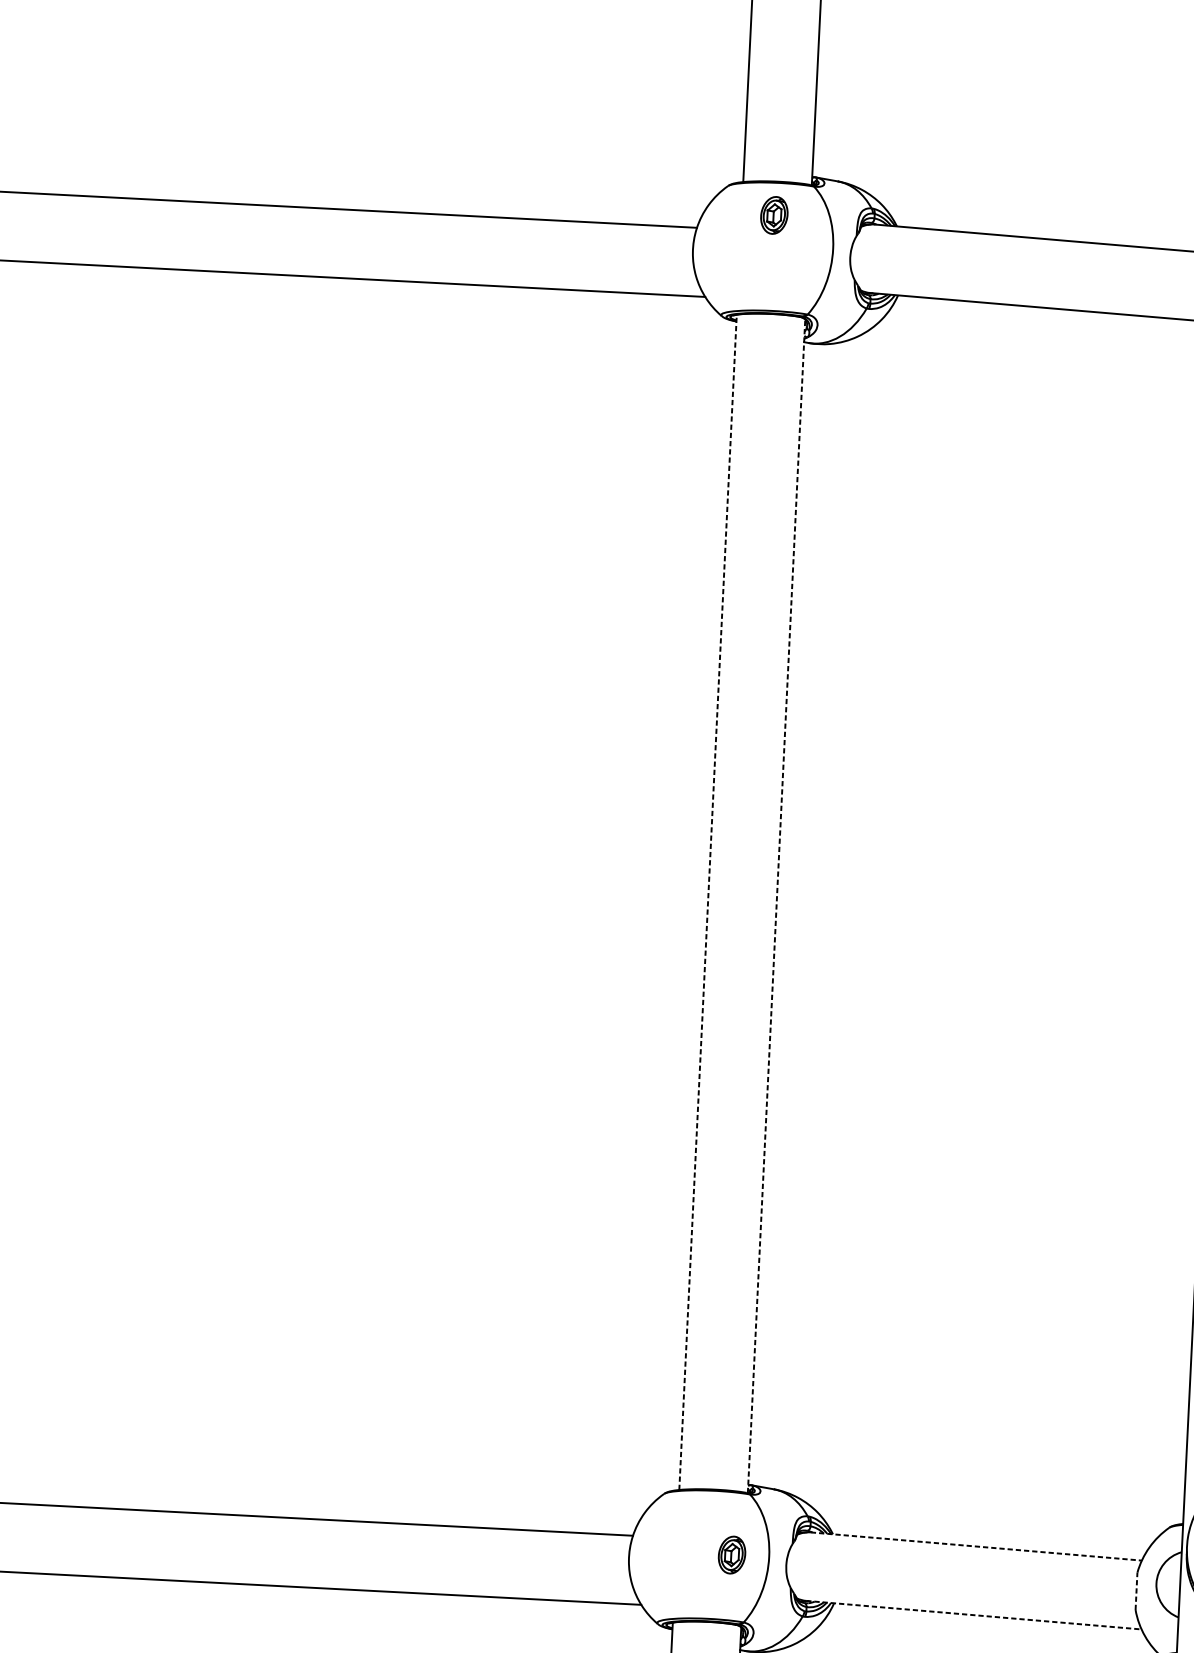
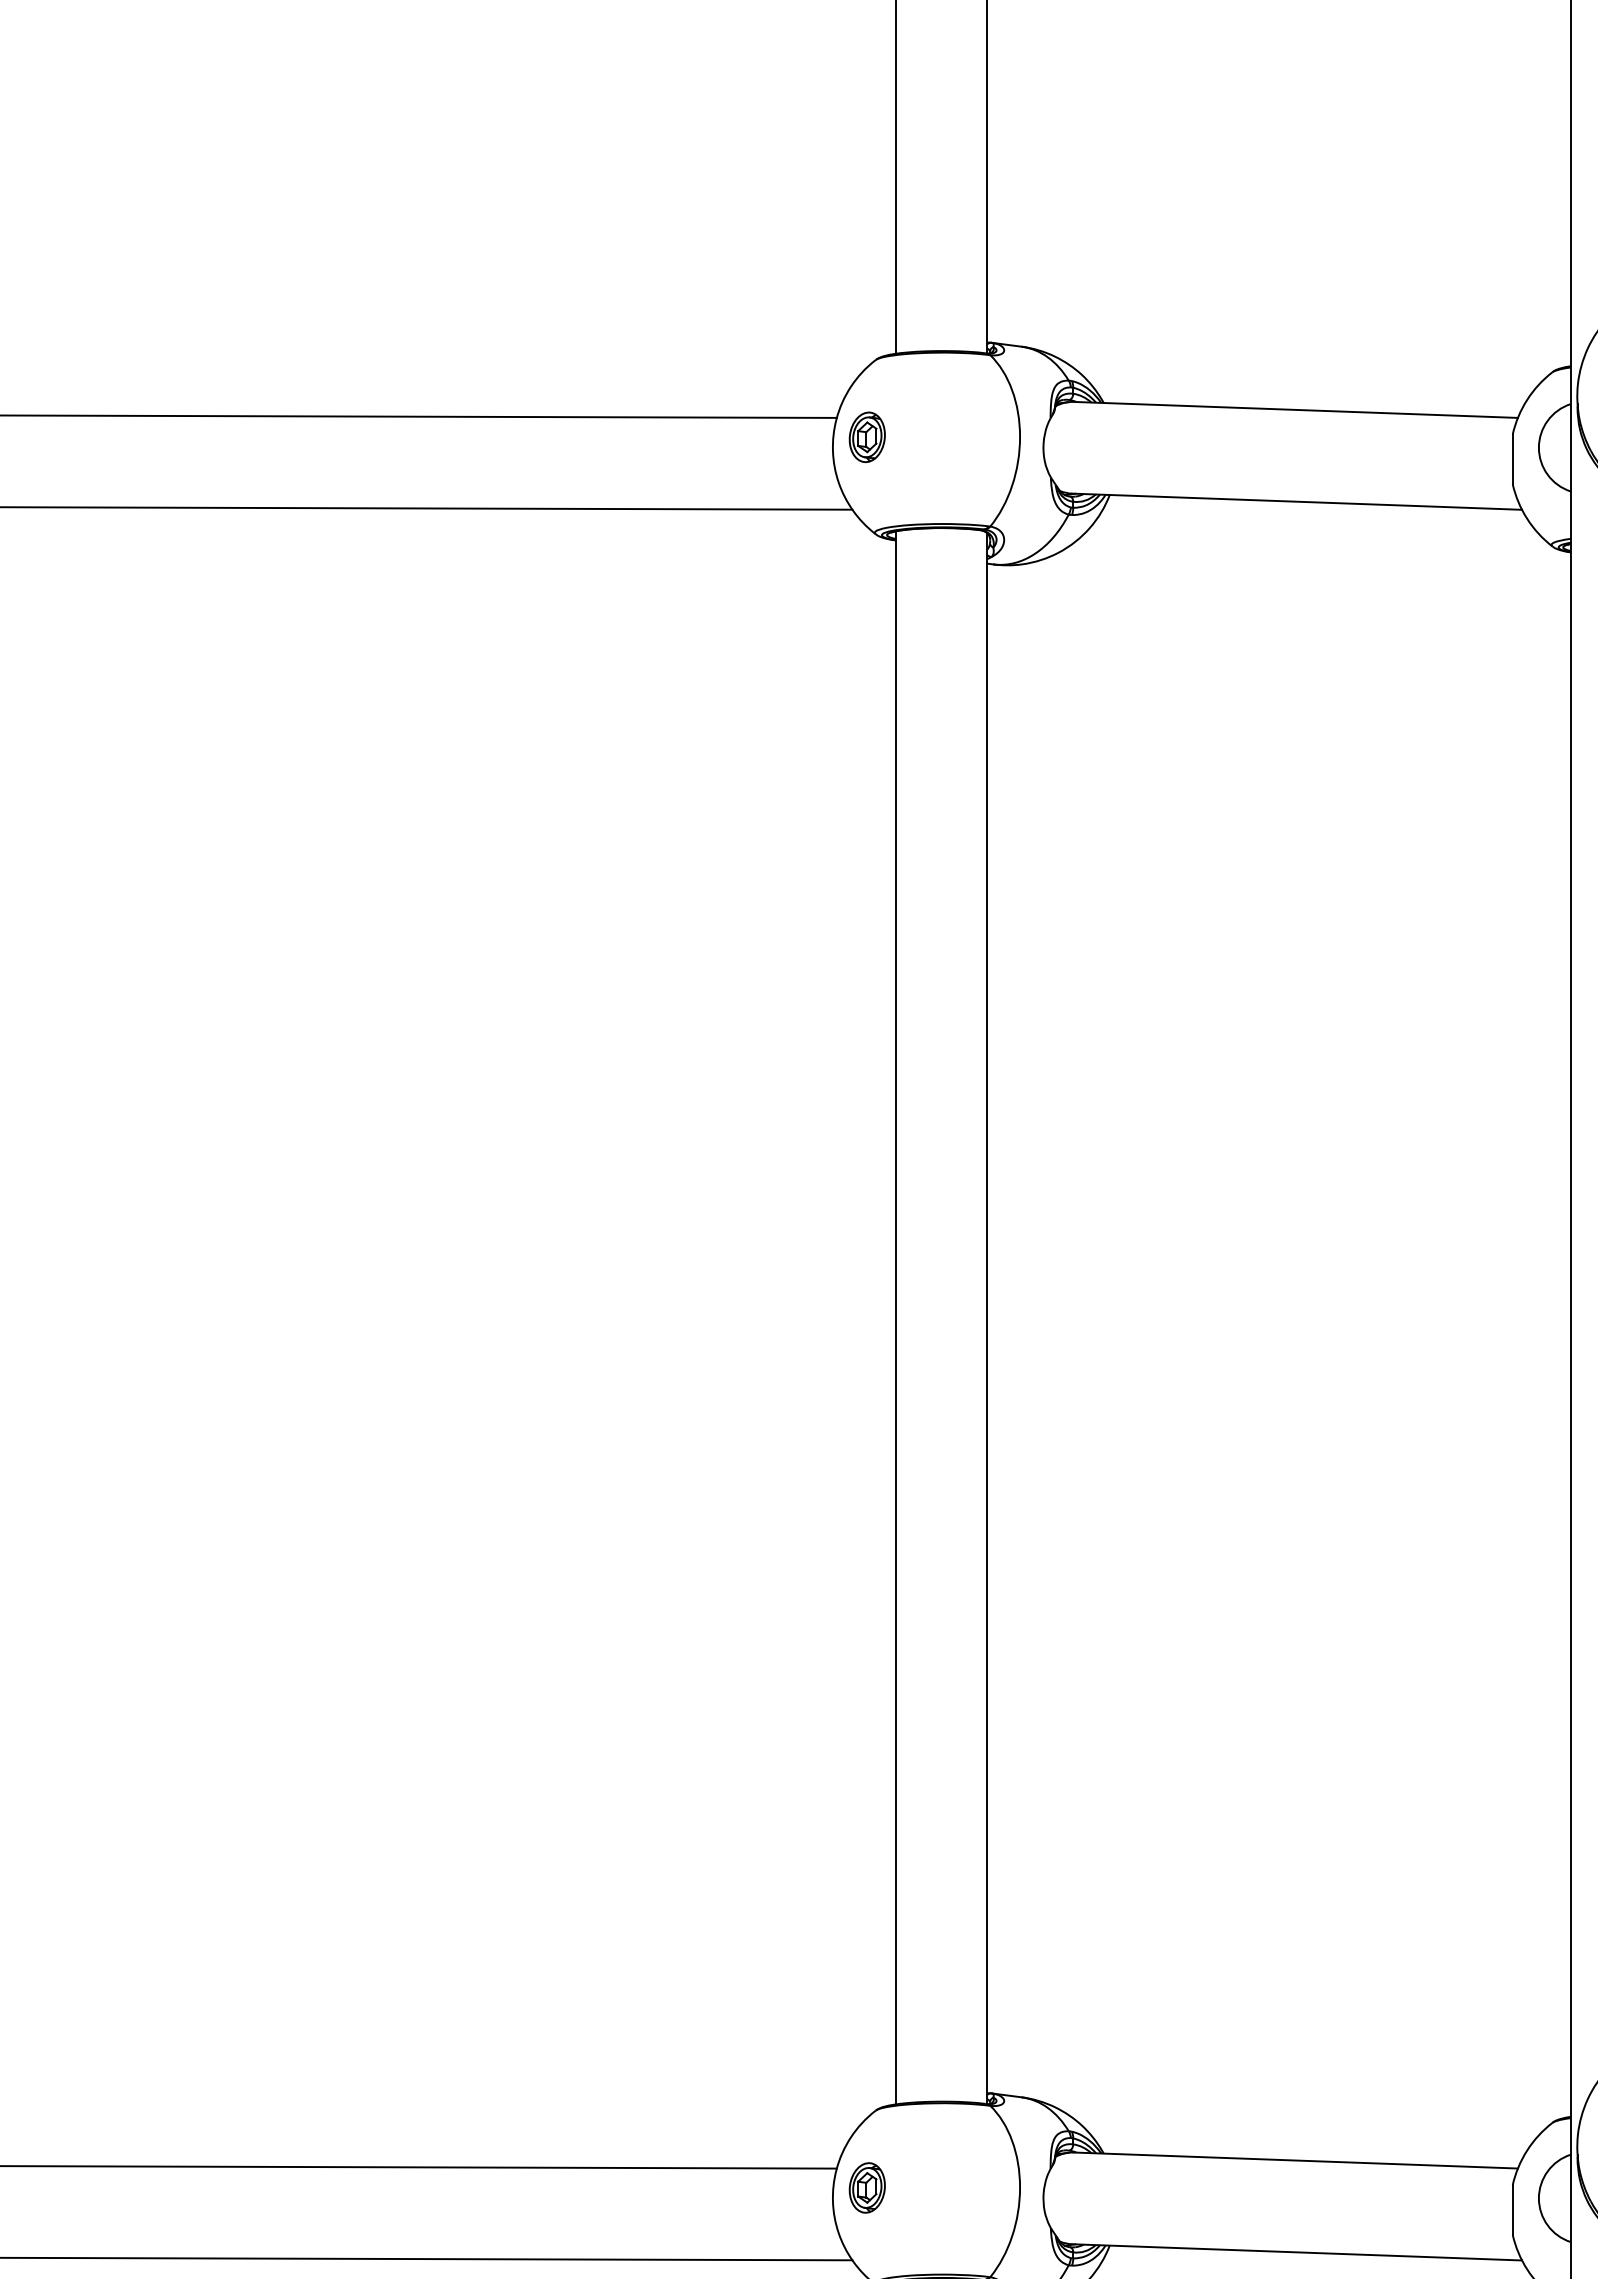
part: (773, 215) -> (866, 437), moved
line: (707, 902) -> (895, 1317), dashed -> solid
line: (776, 906) -> (987, 1318), dashed -> solid
line: (976, 1546) -> (1296, 2160), dashed -> solid
part: (731, 1554) -> (866, 2187), moved
line: (1136, 1591) -> (1512, 2209), dashed -> solid
line: (974, 1615) -> (1297, 2252), dashed -> solid

